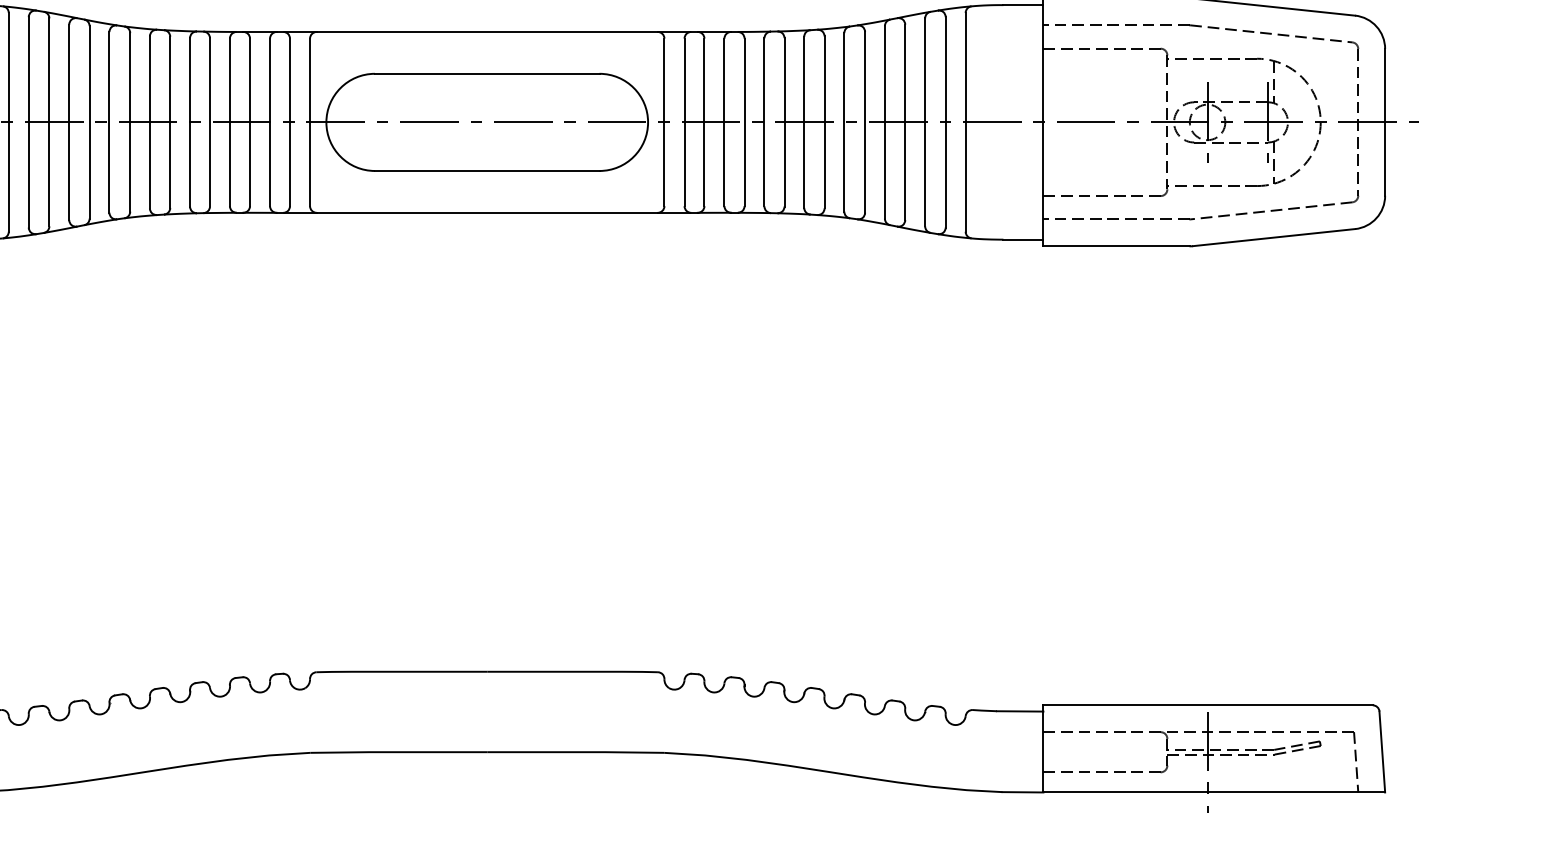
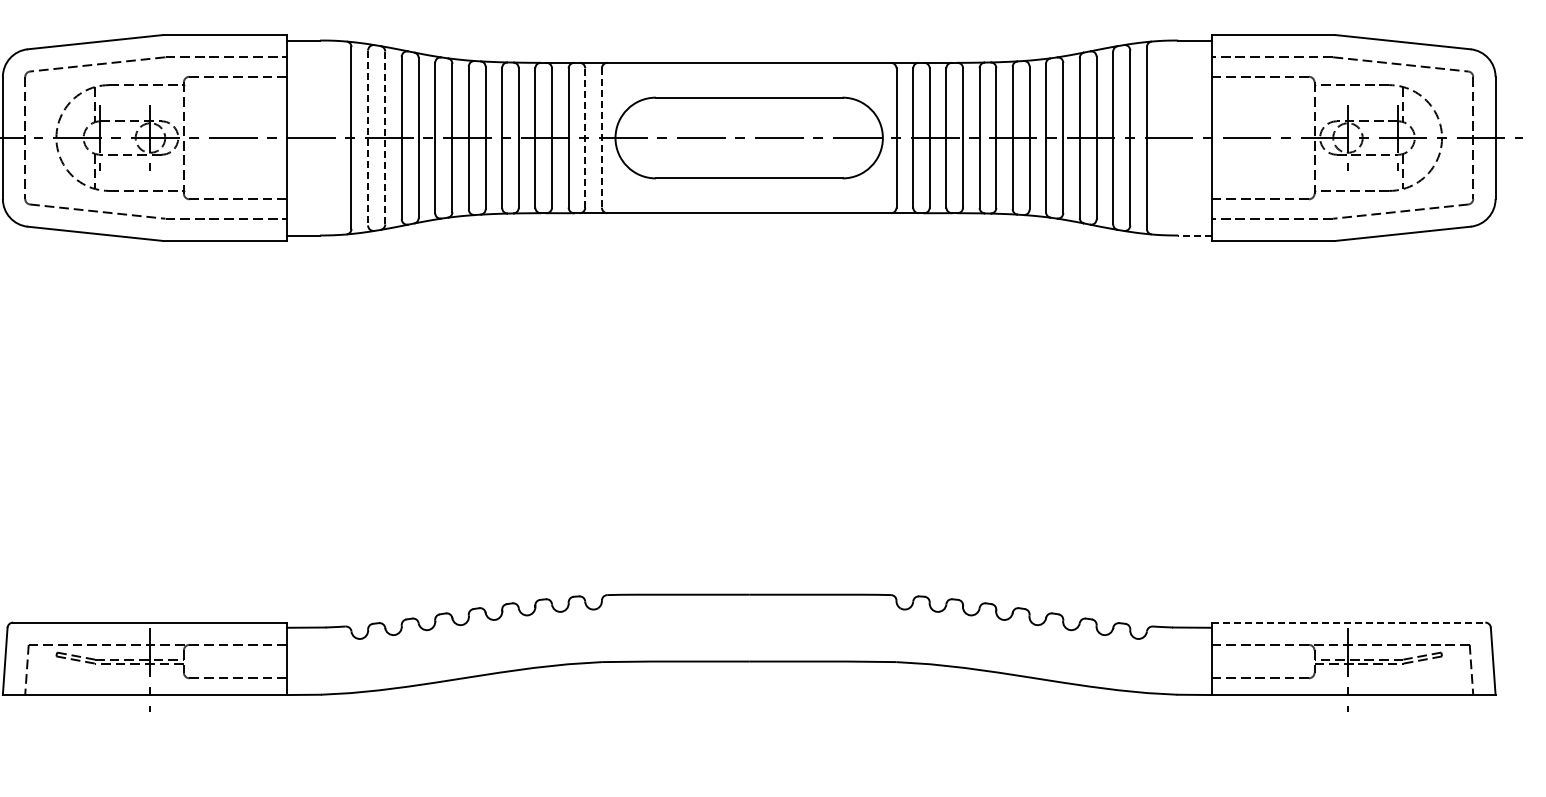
line: (49, 121) -> (385, 137), solid -> dashed
line: (29, 122) -> (368, 138), solid -> dashed
line: (290, 122) -> (585, 138), solid -> dashed
line: (309, 122) -> (601, 138), solid -> dashed
line: (1022, 239) -> (1194, 235), solid -> dashed
line: (1208, 705) -> (1348, 622), solid -> dashed

